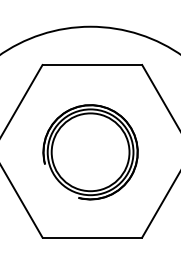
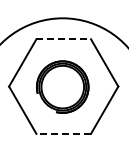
line: (93, 65) -> (64, 39), solid -> dashed
line: (91, 236) -> (63, 133), solid -> dashed

